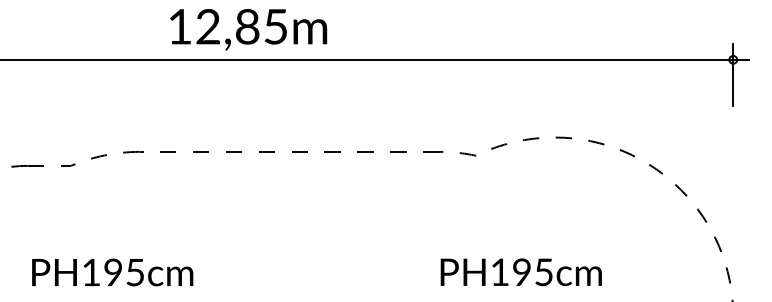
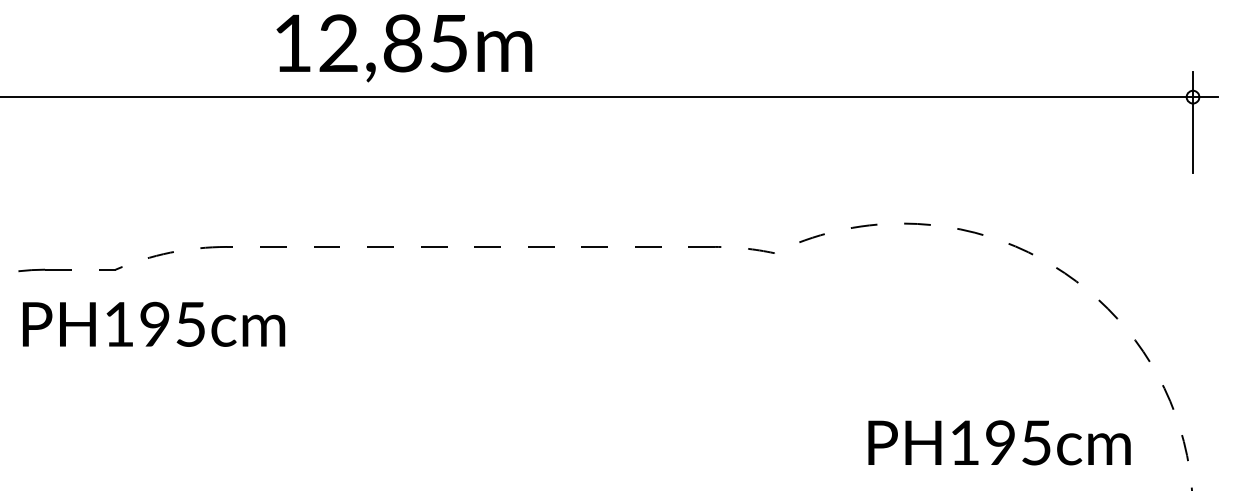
text: (112, 272) -> (153, 324), moved
text: (520, 272) -> (998, 443), moved

